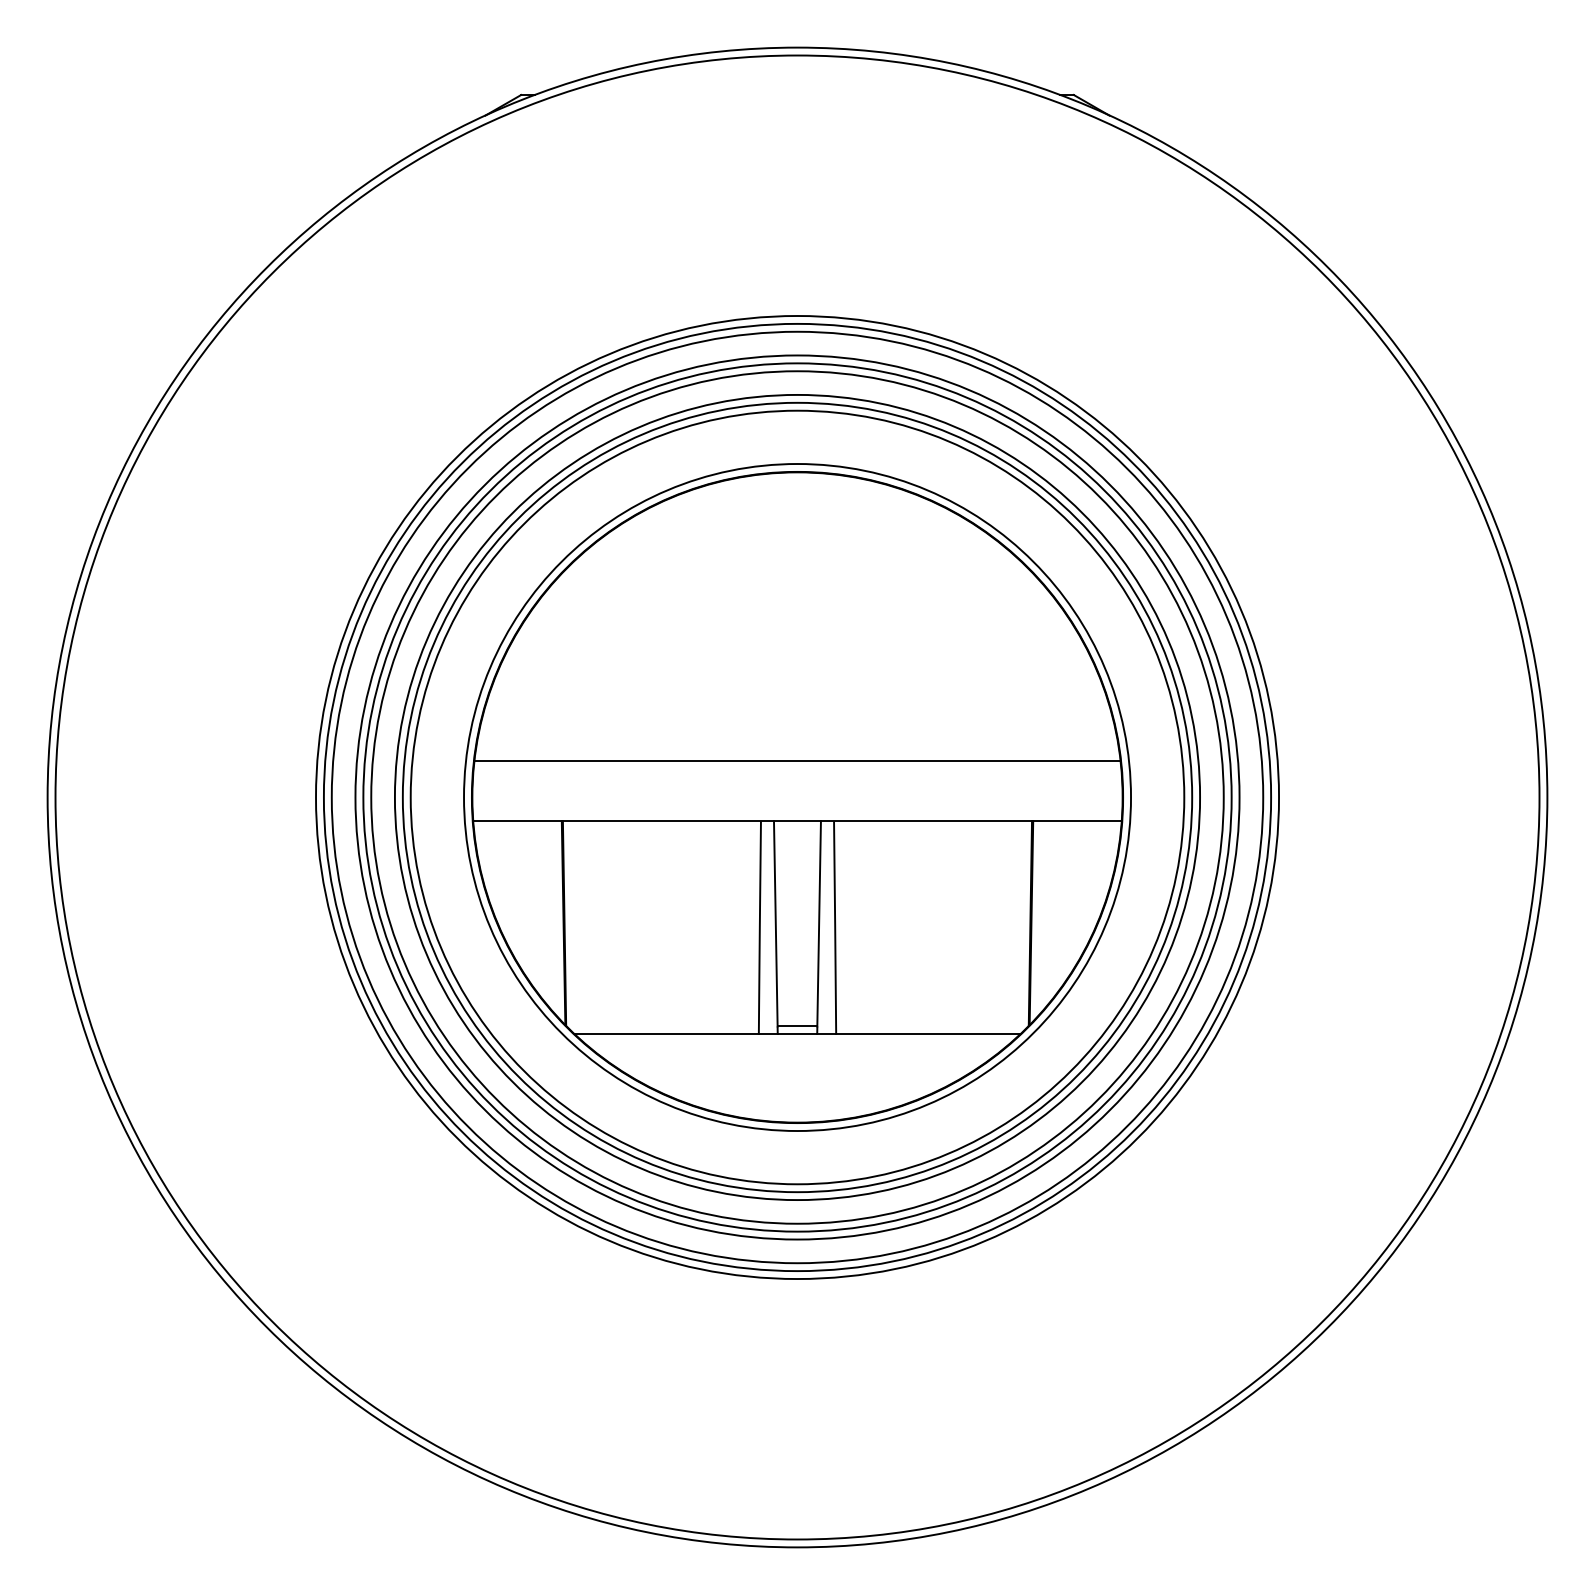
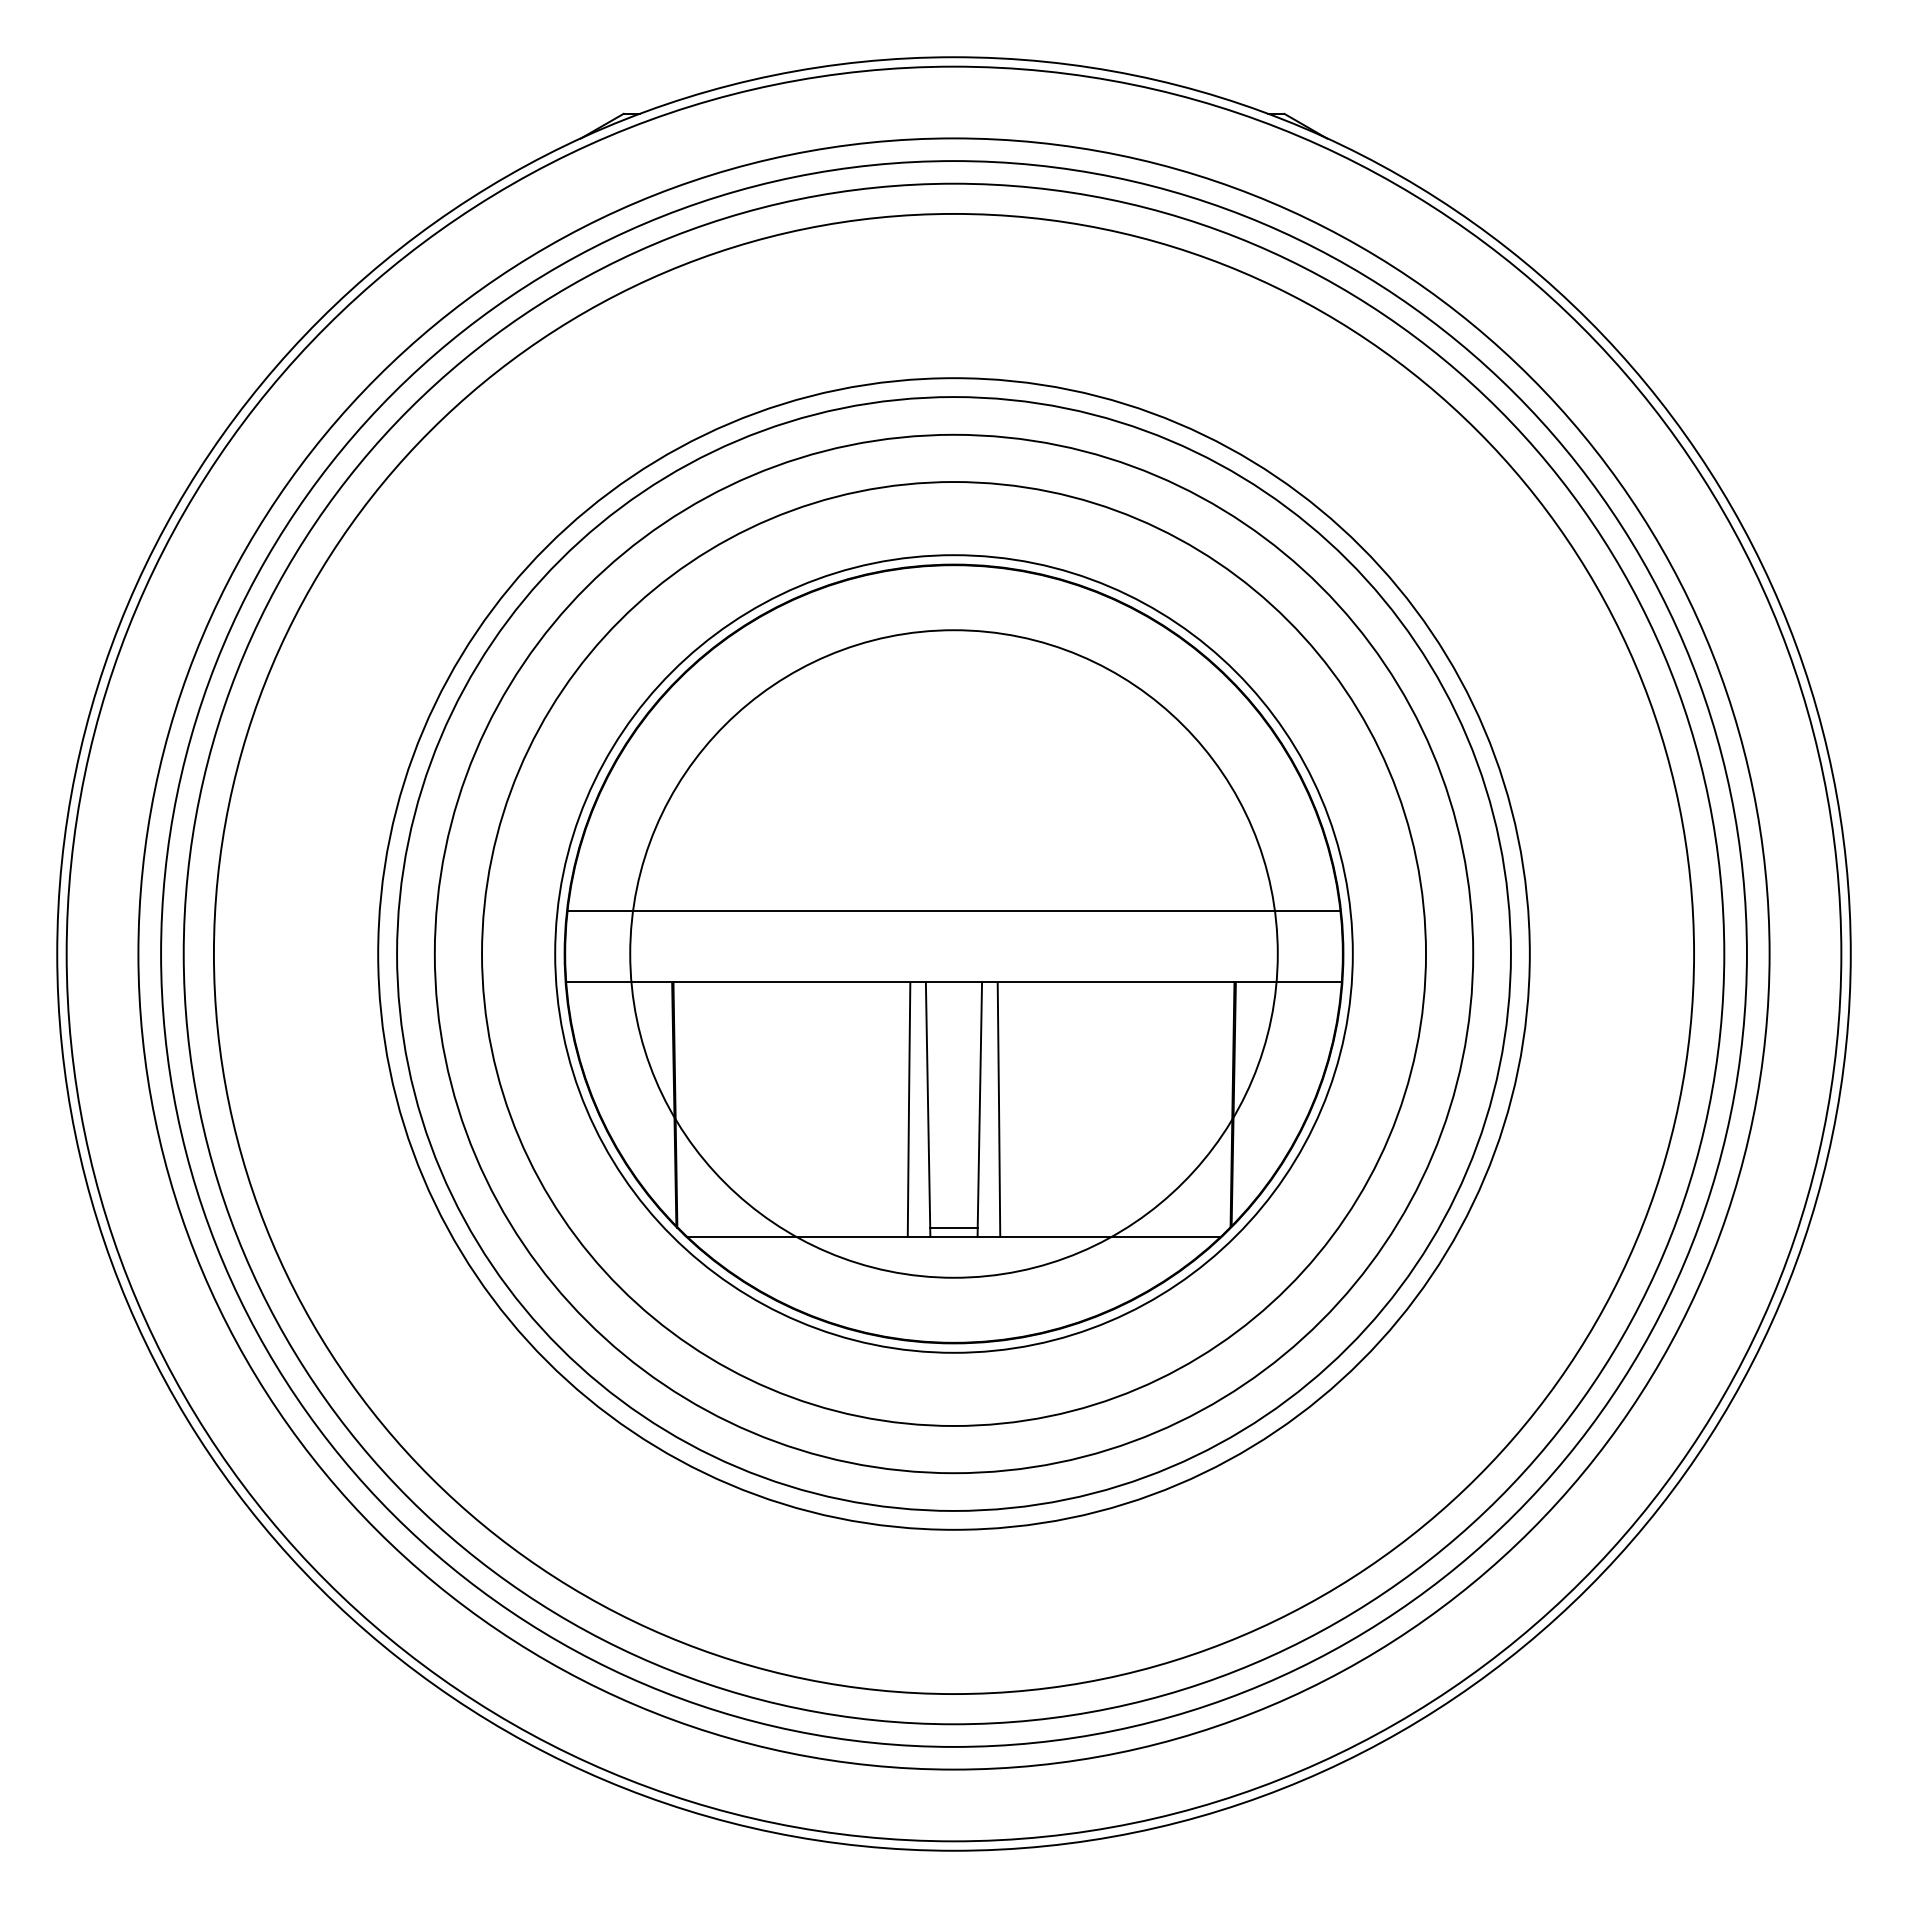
circle: (797, 797) -> (953, 953), size x0.7
circle: (797, 797) -> (953, 953), size x1.4
circle: (797, 797) -> (953, 953), size x1.4
circle: (797, 797) -> (953, 953), size x1.6
circle: (797, 797) -> (953, 953), size x1.6

